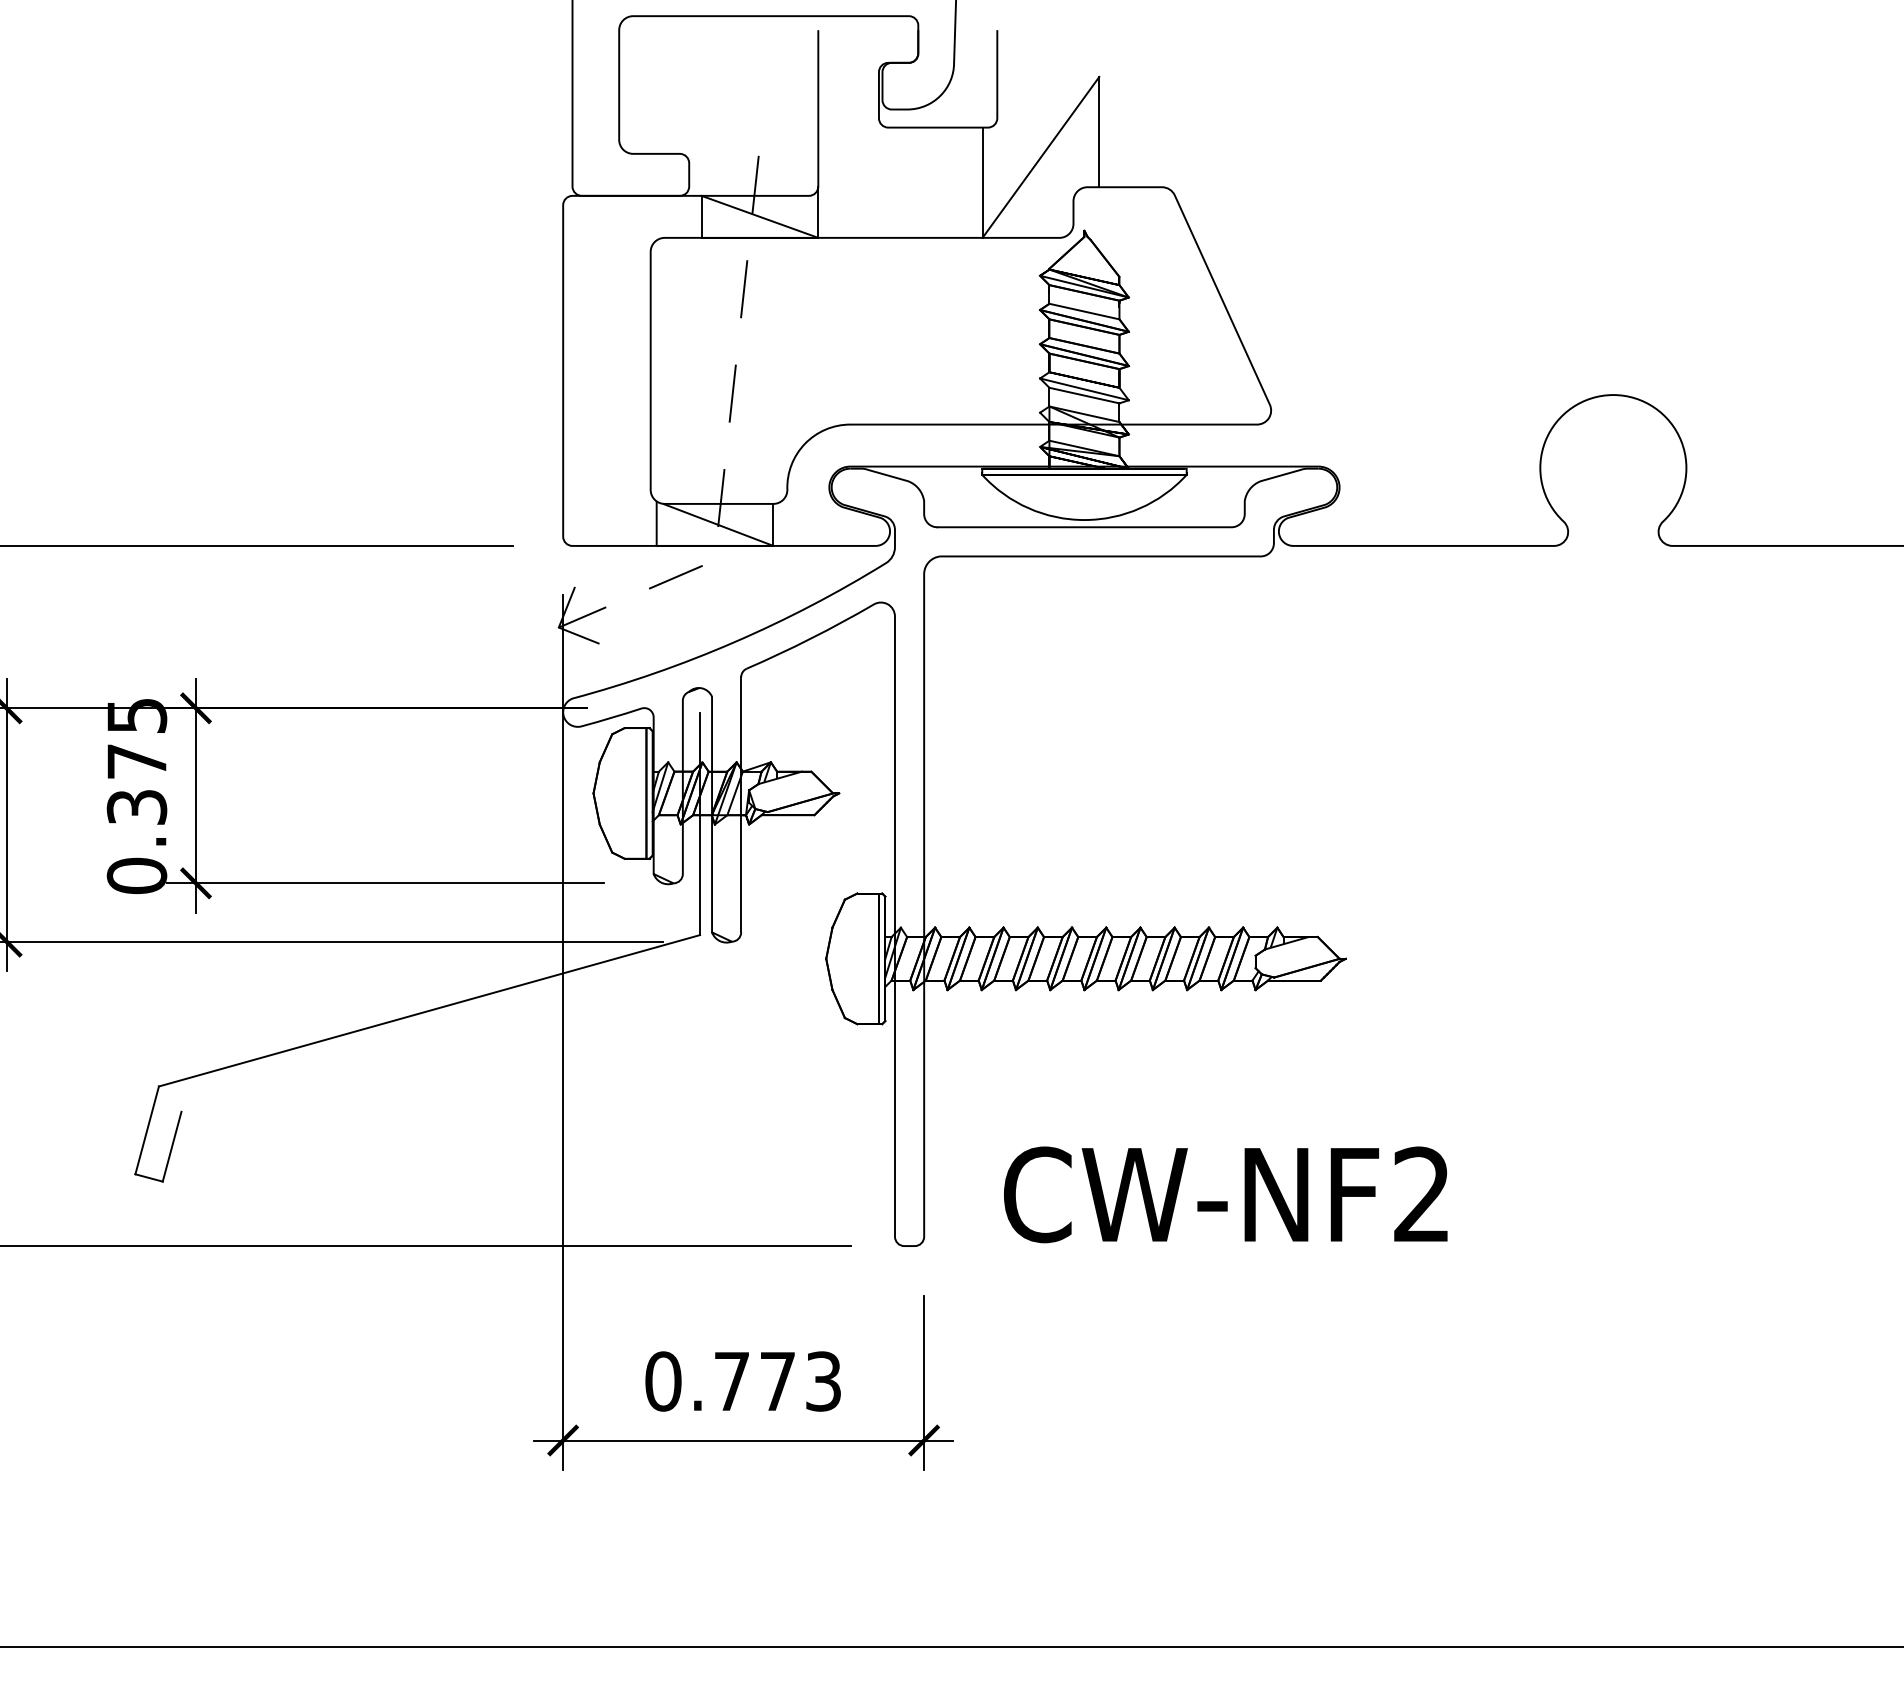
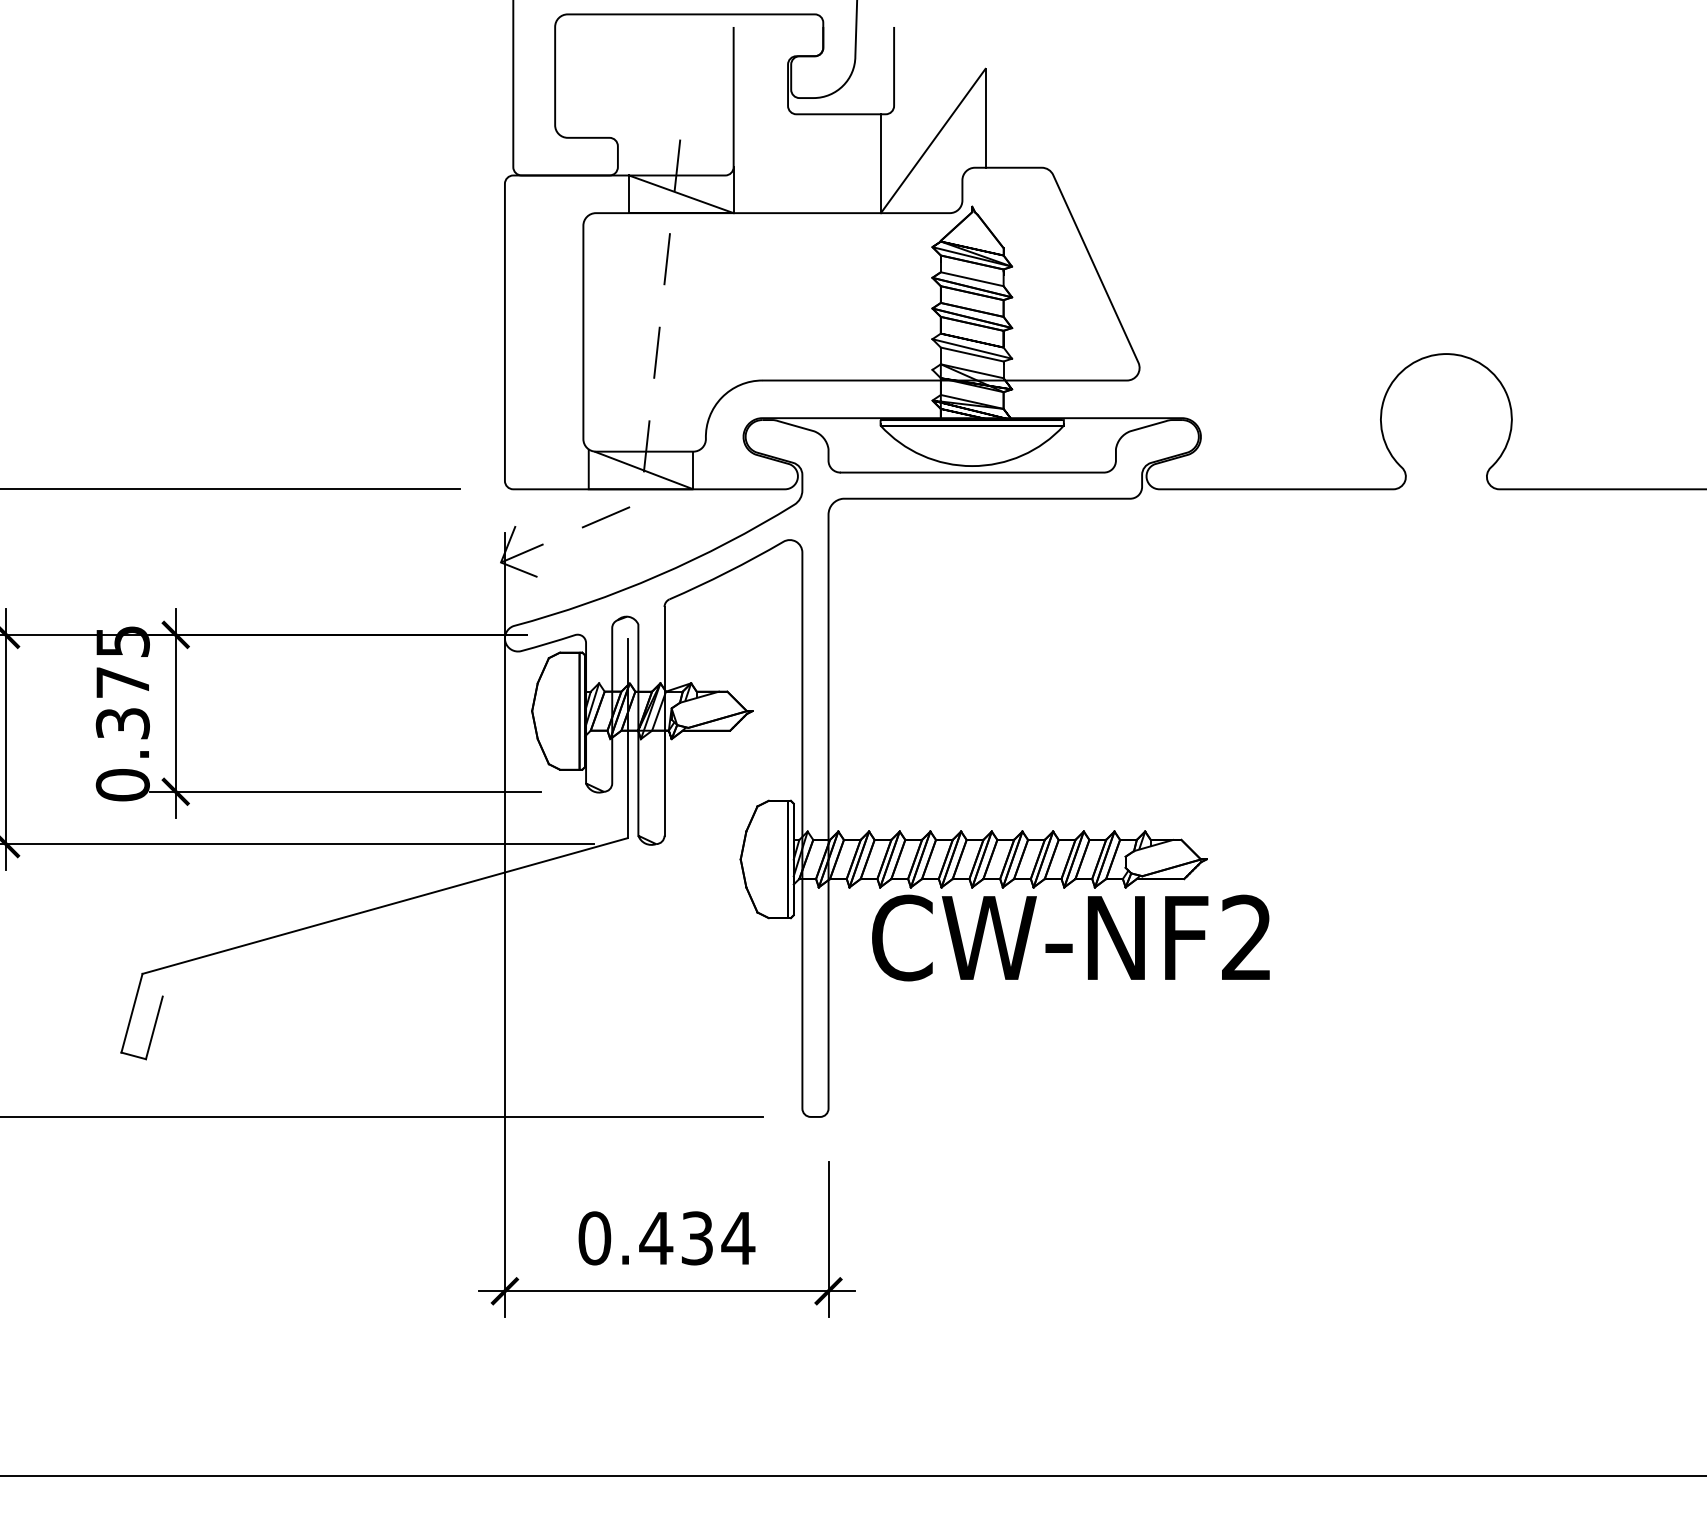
text: (1225, 1194) -> (1070, 937), moved
text: (777, 1381) -> (697, 1238), 0.773 -> 0.434

